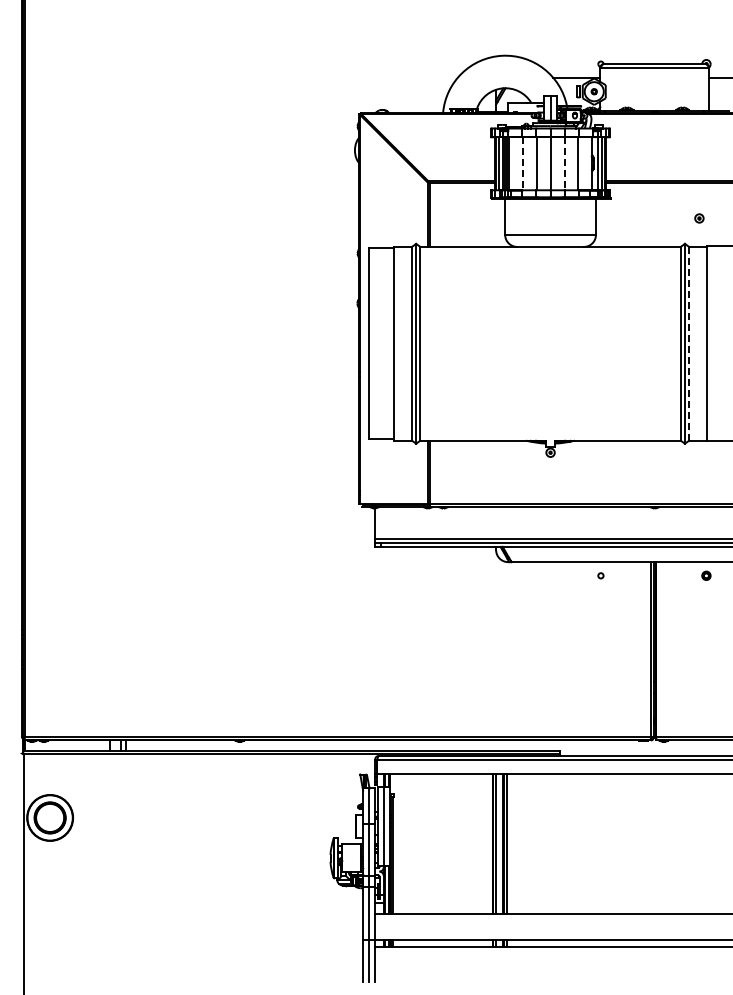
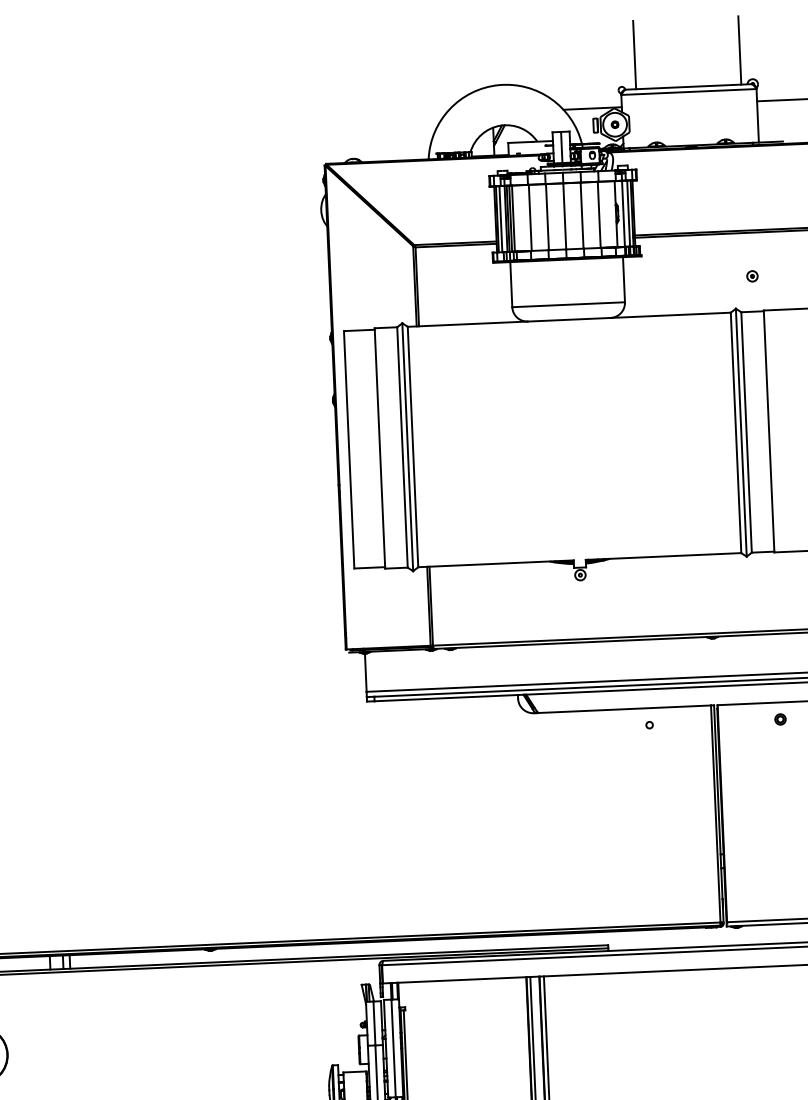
line: (612, 35) -> (634, 53), added
line: (697, 35) -> (740, 49), added
line: (522, 163) -> (529, 217), dashed -> solid
line: (564, 163) -> (582, 215), dashed -> solid
line: (689, 343) -> (746, 432), dashed -> solid

